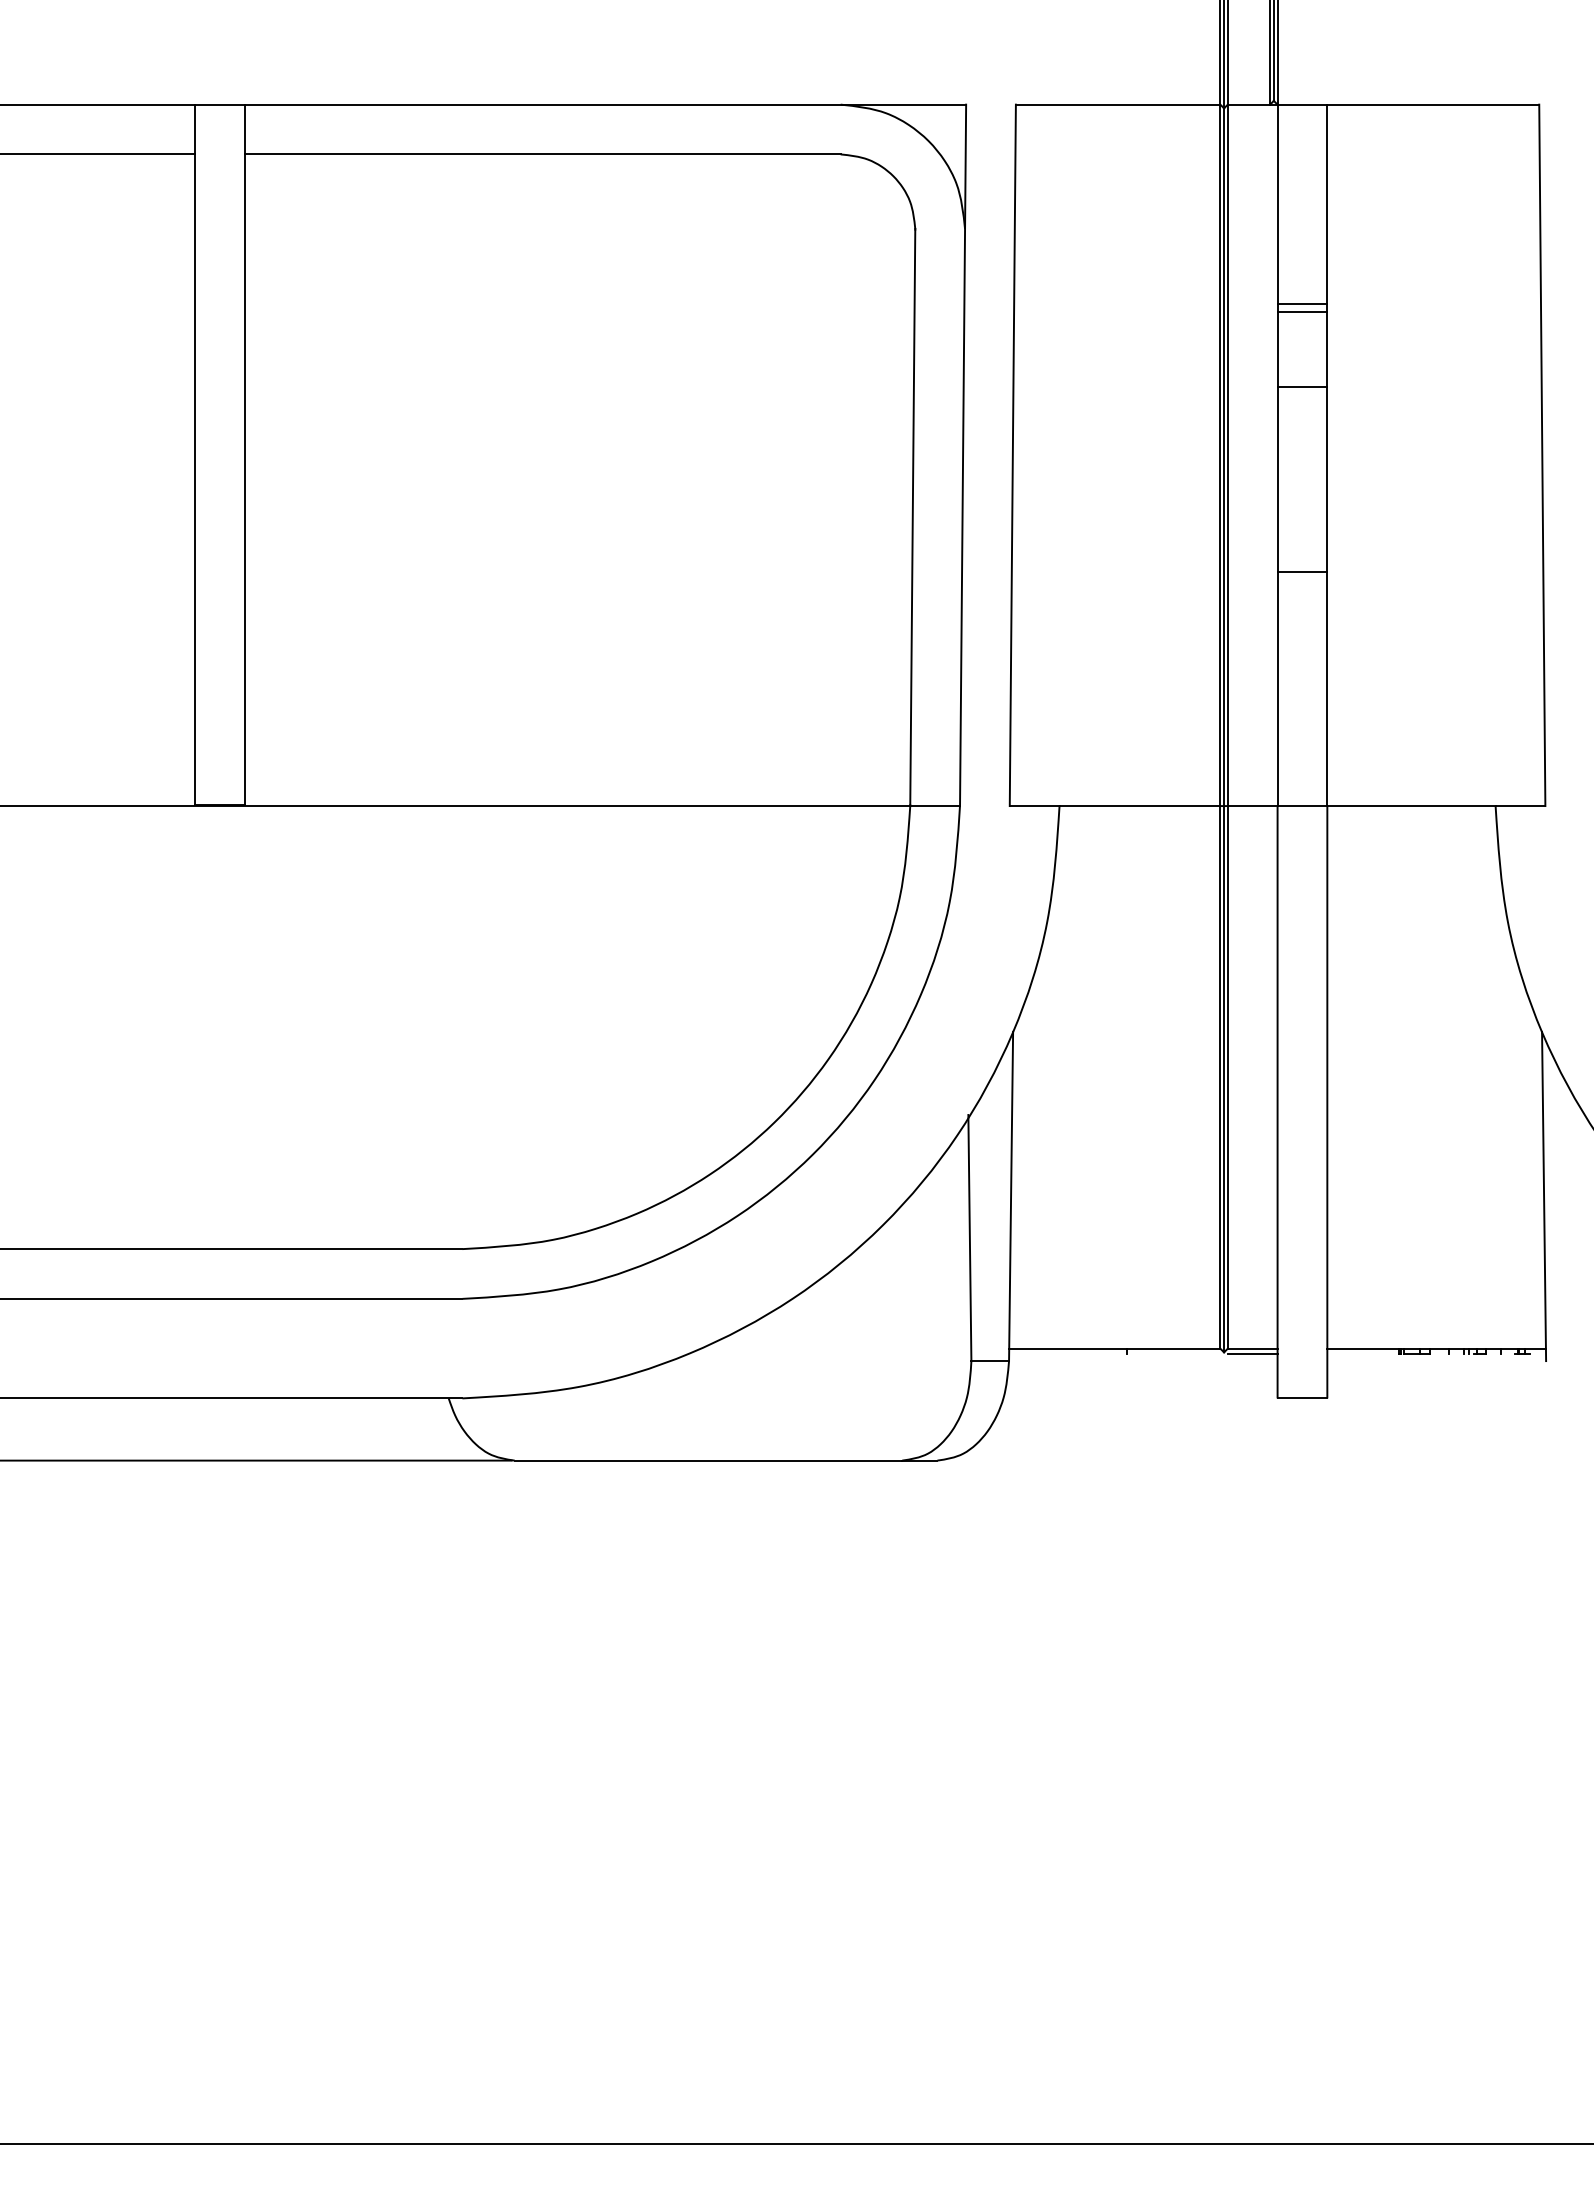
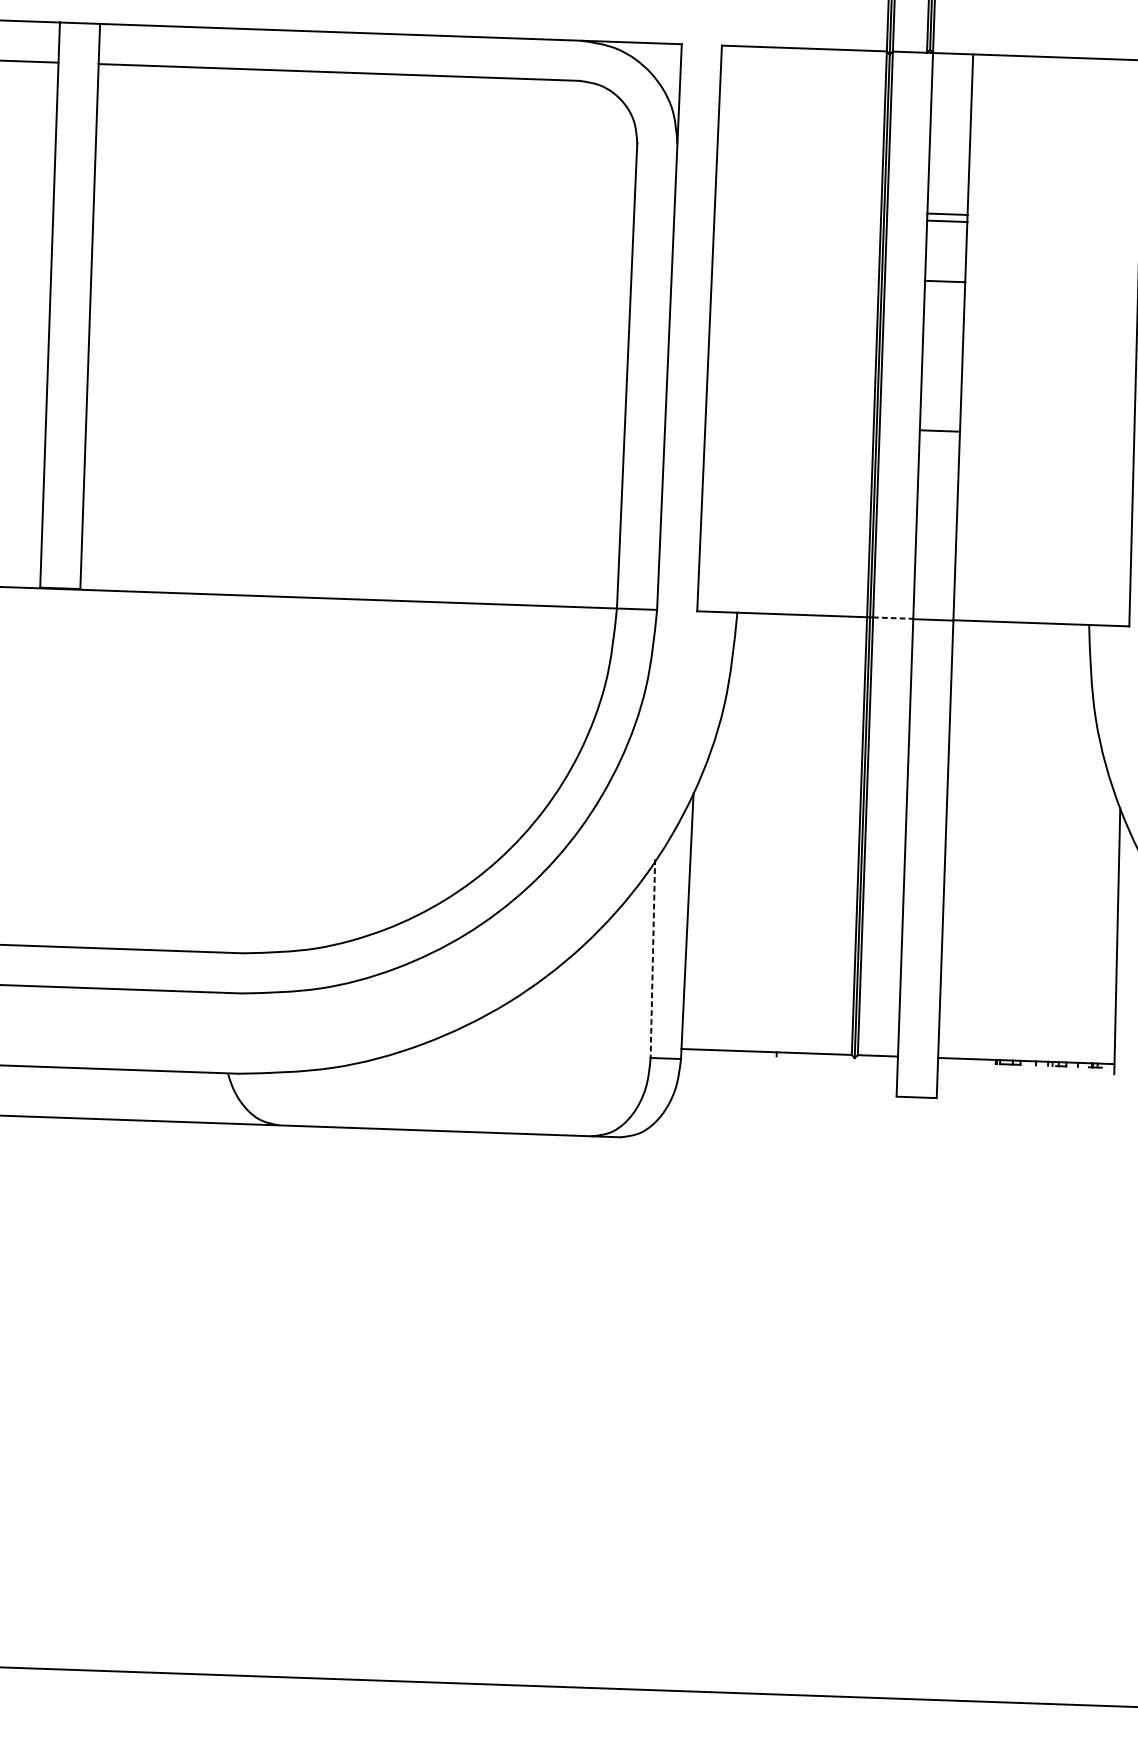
line: (1252, 806) -> (893, 618), solid -> dashed
line: (969, 1238) -> (652, 959), solid -> dashed
line: (1252, 1353) -> (877, 1059), removed

